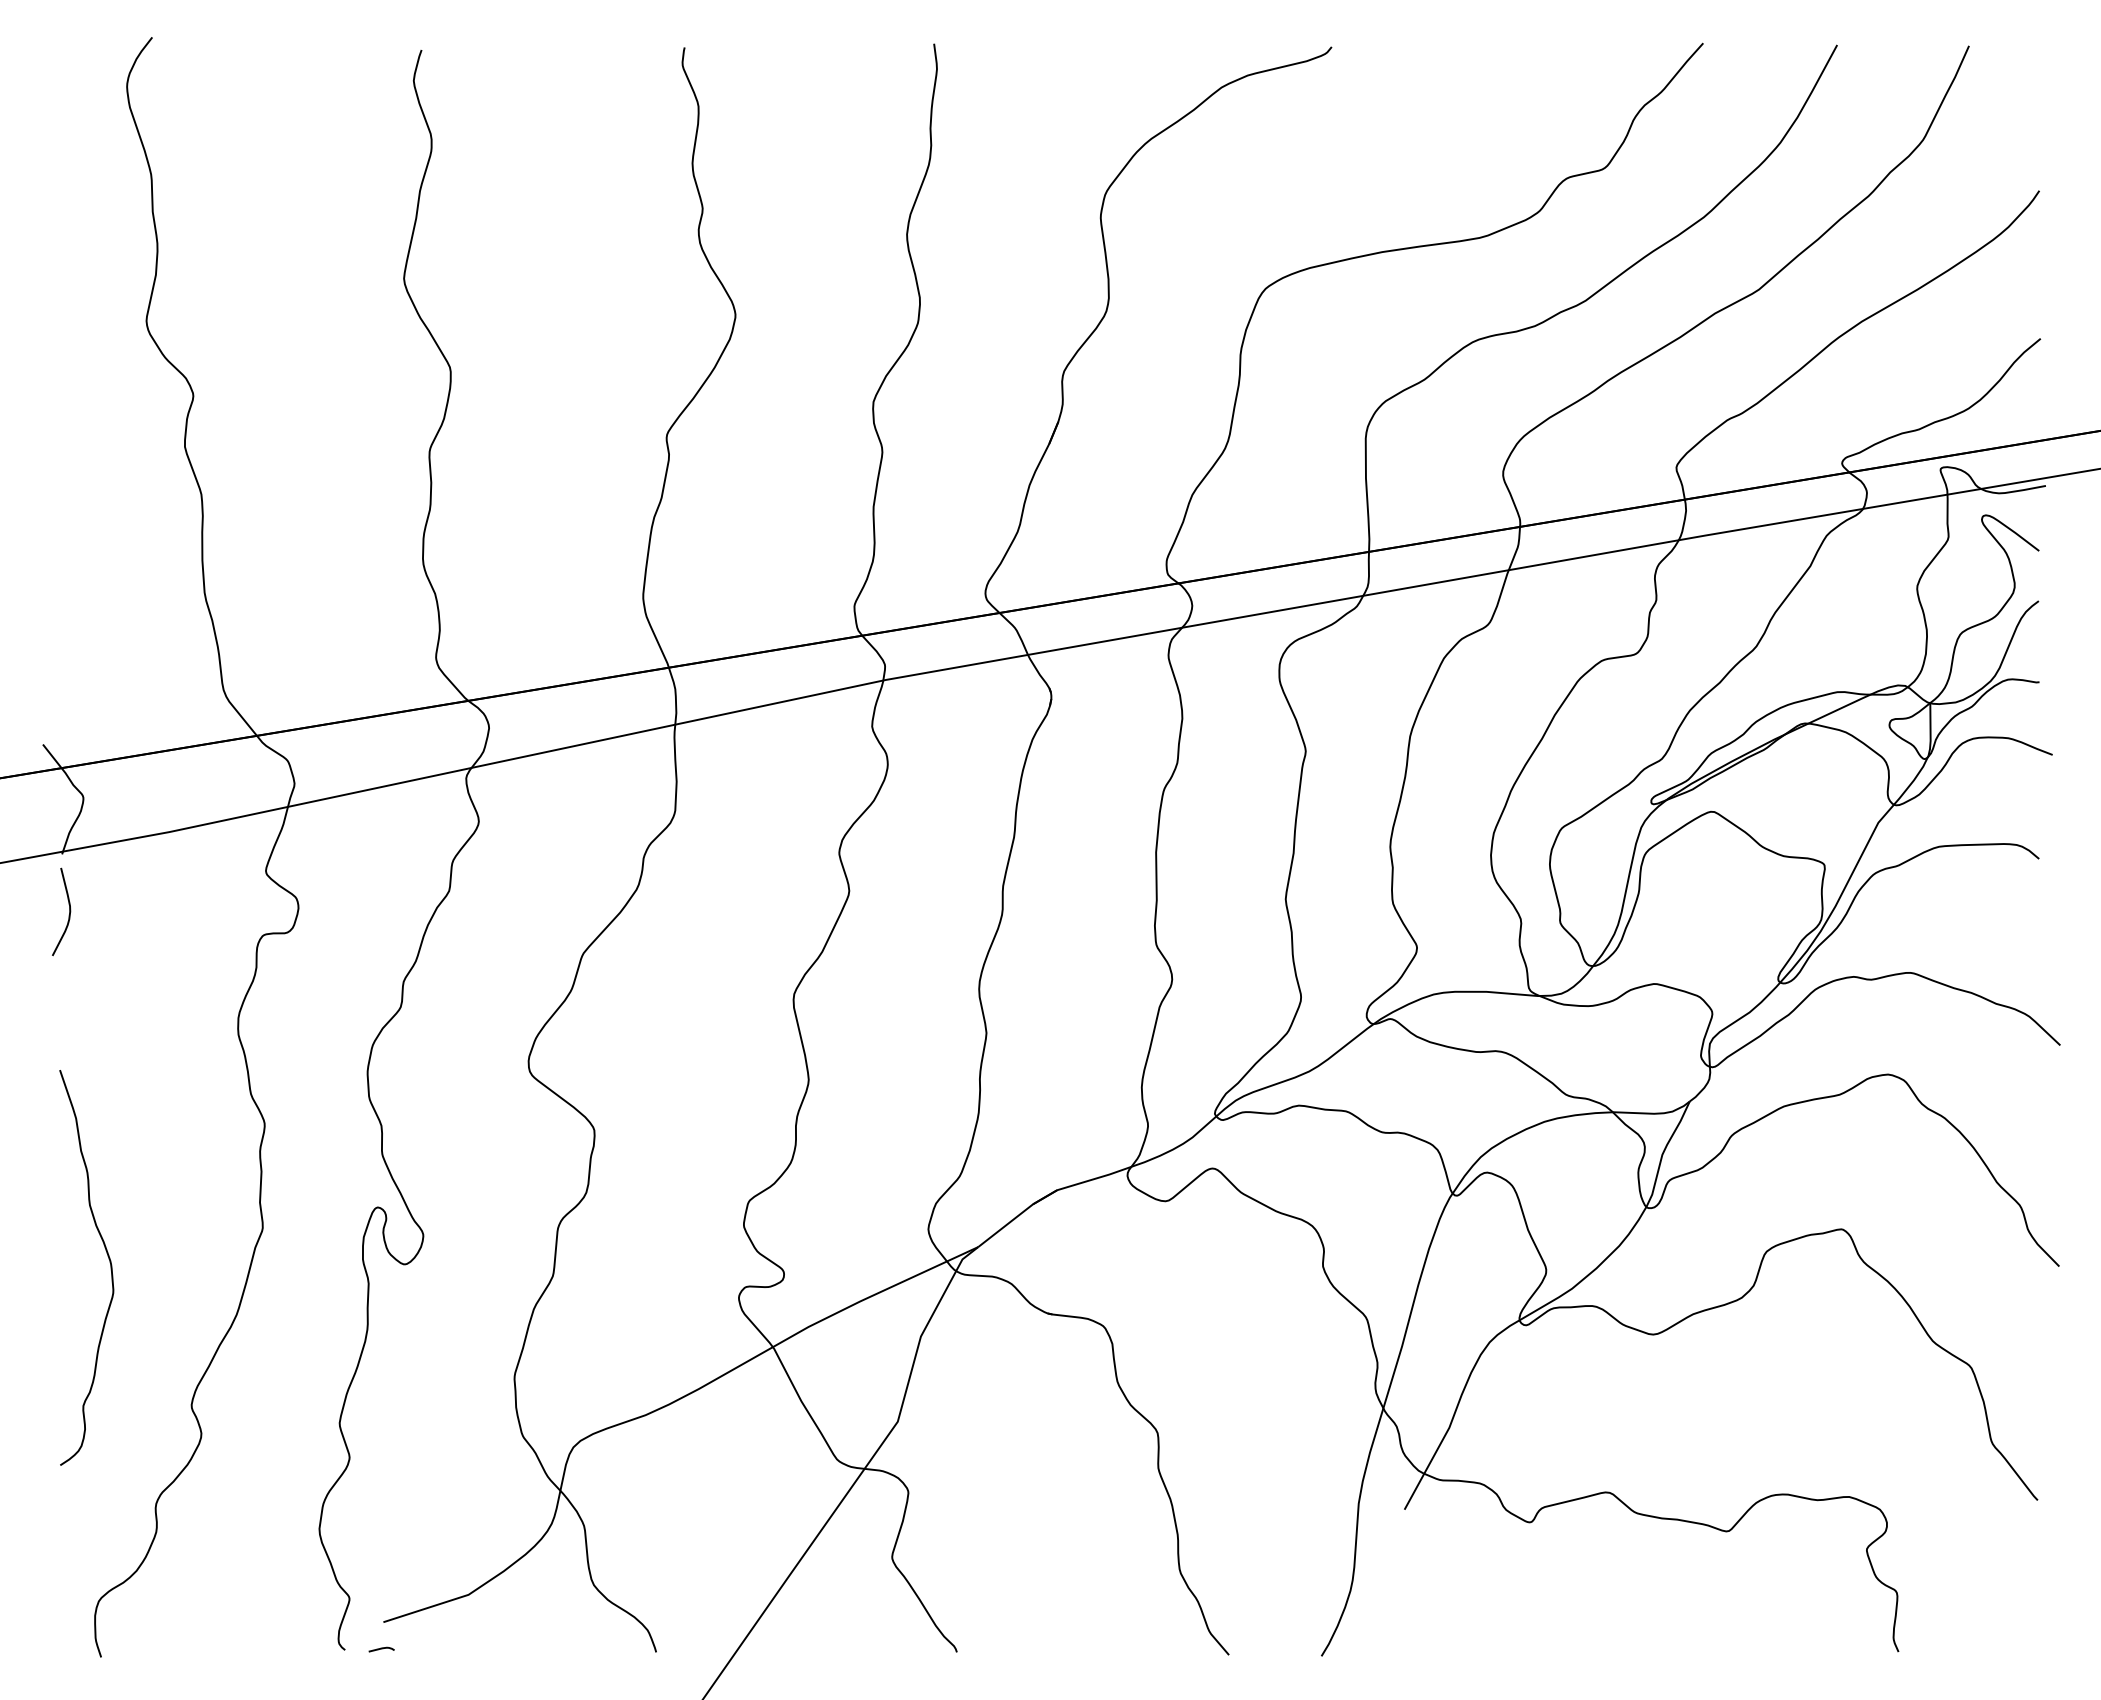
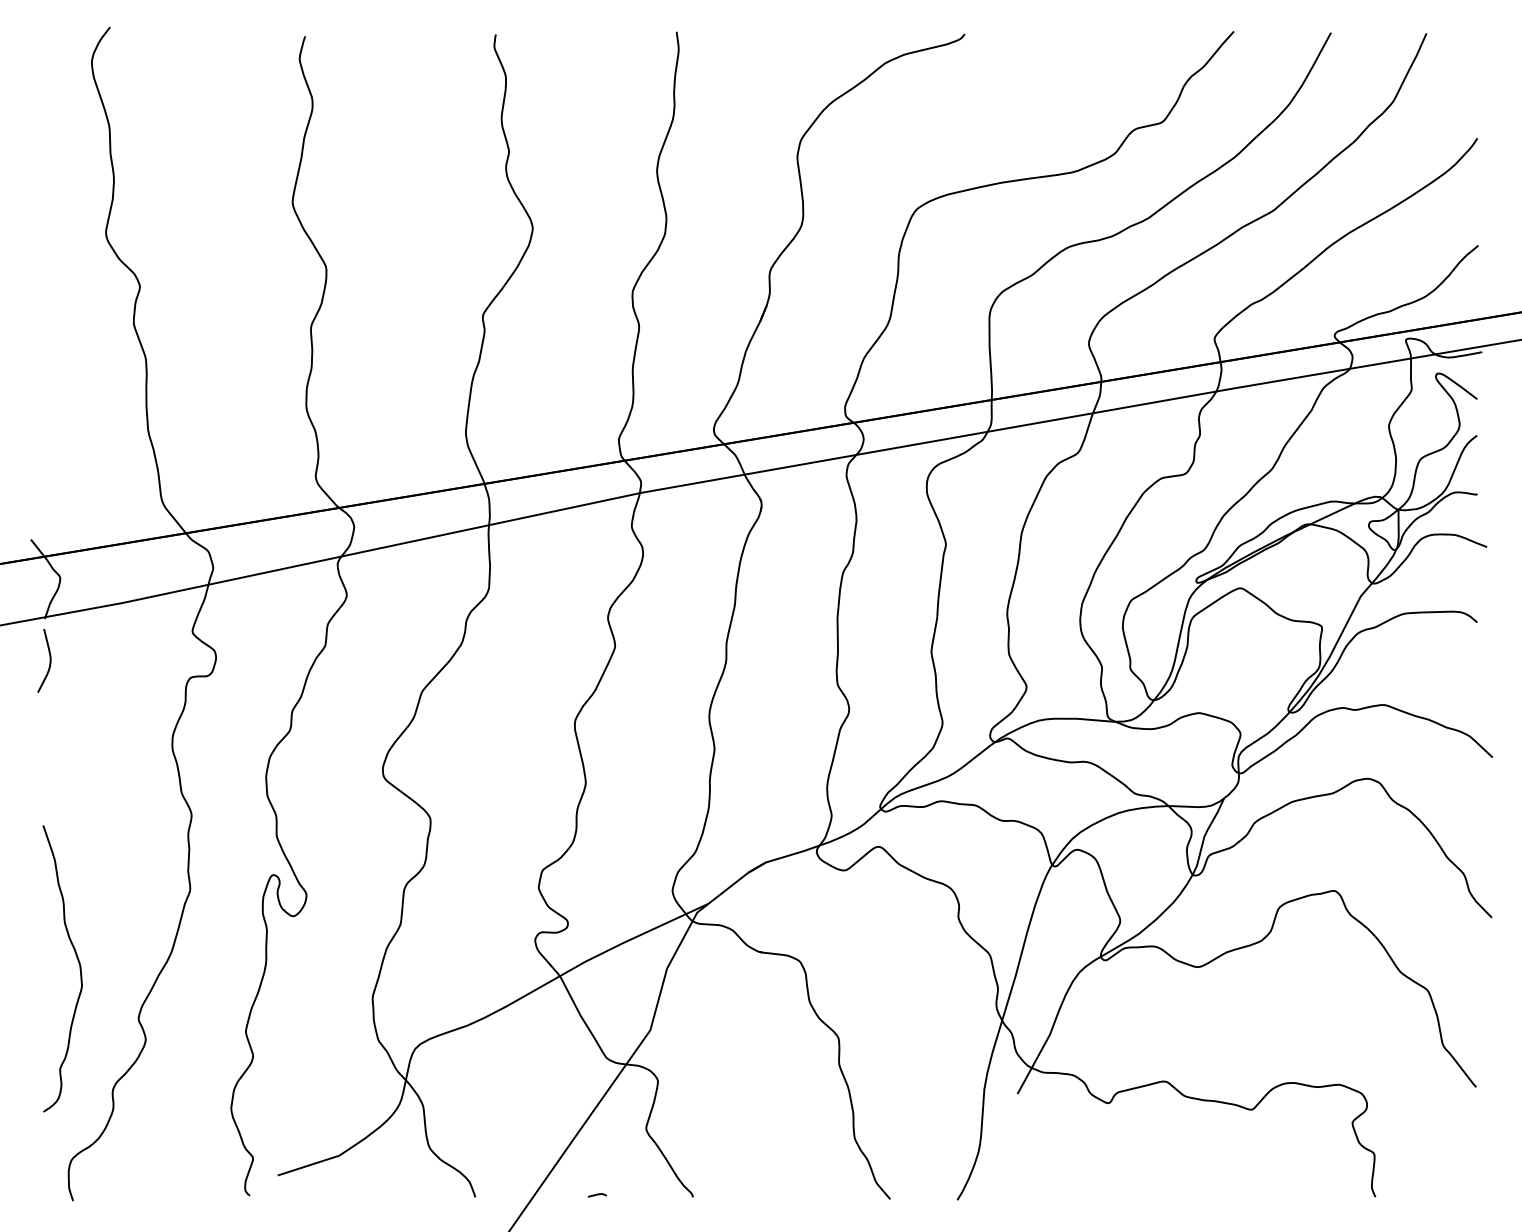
curve: (108, 1260) -> (78, 963), moved
curve: (381, 1649) -> (597, 1195), moved

